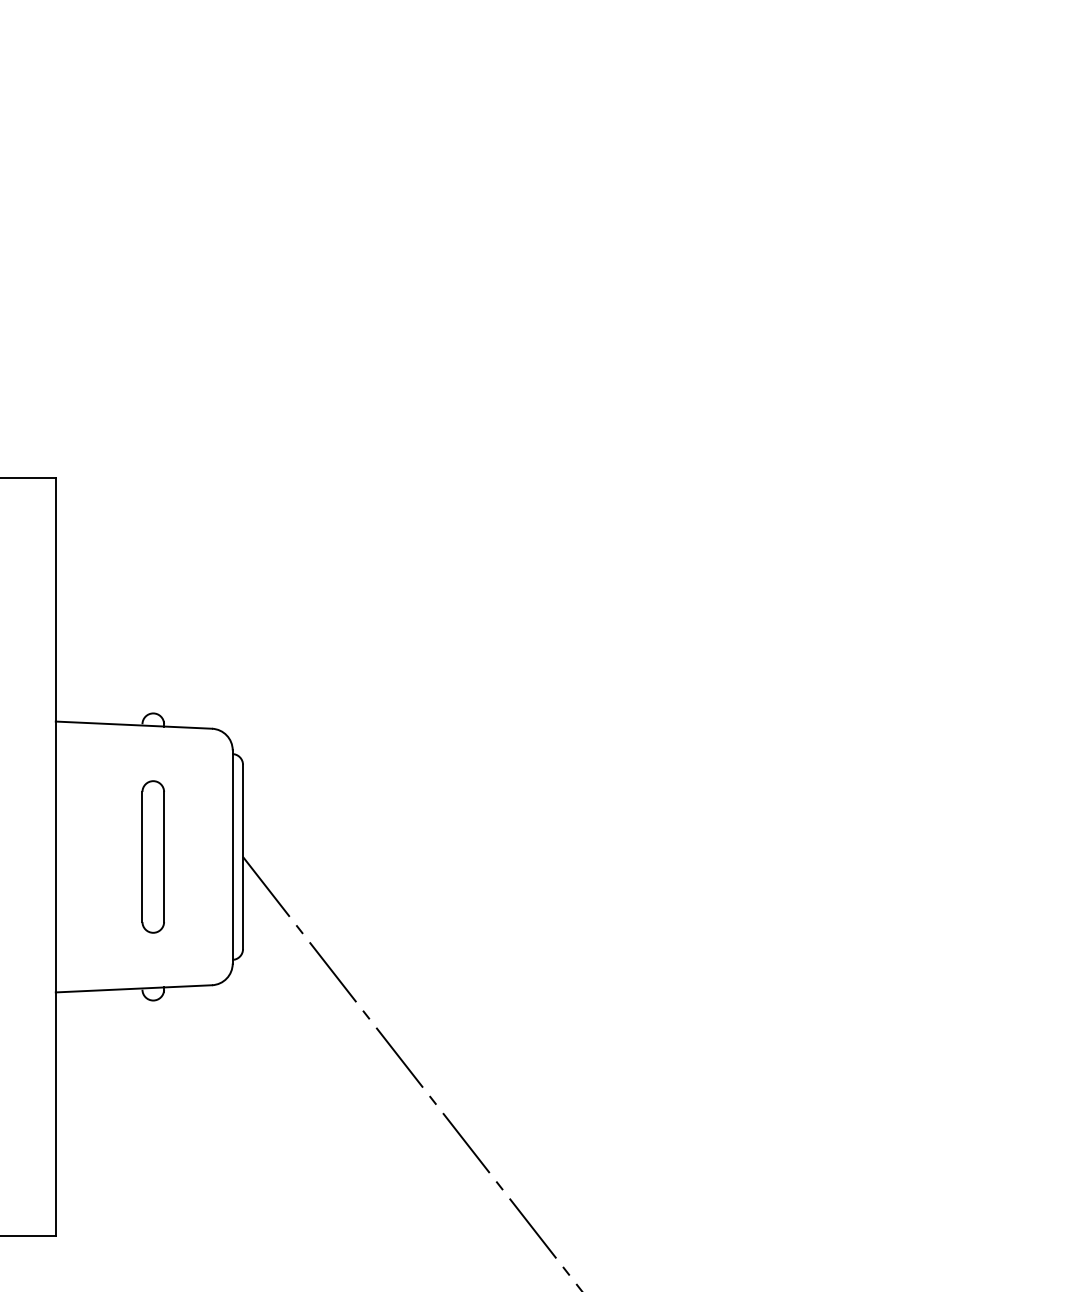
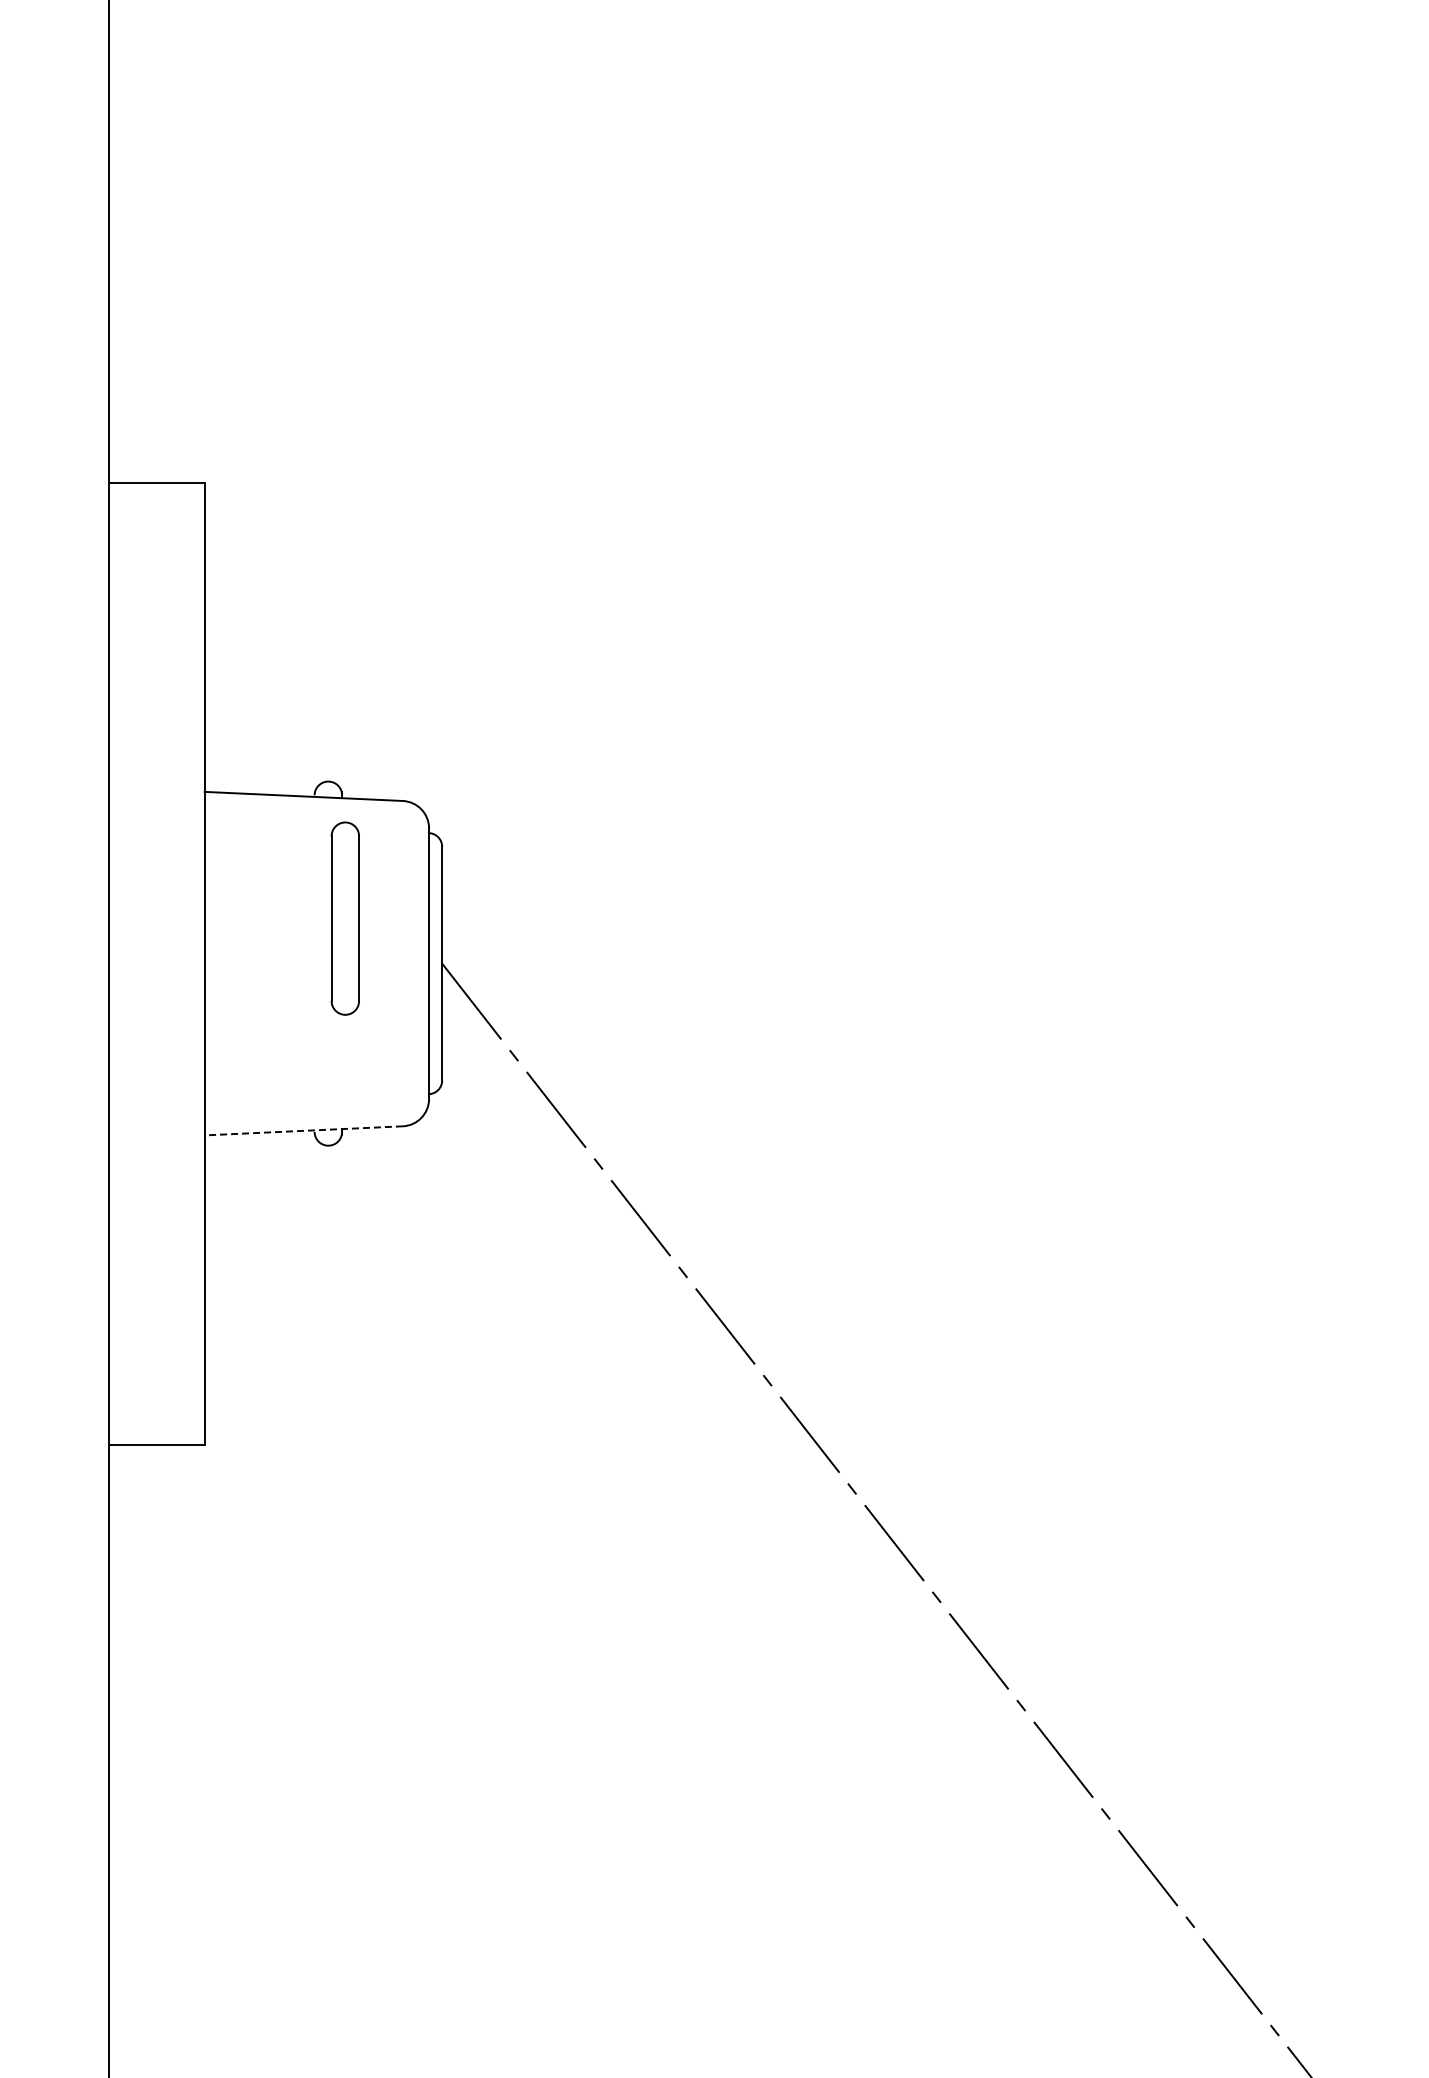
part: (152, 856) -> (344, 918), moved
line: (133, 988) -> (303, 1130), solid -> dashed

